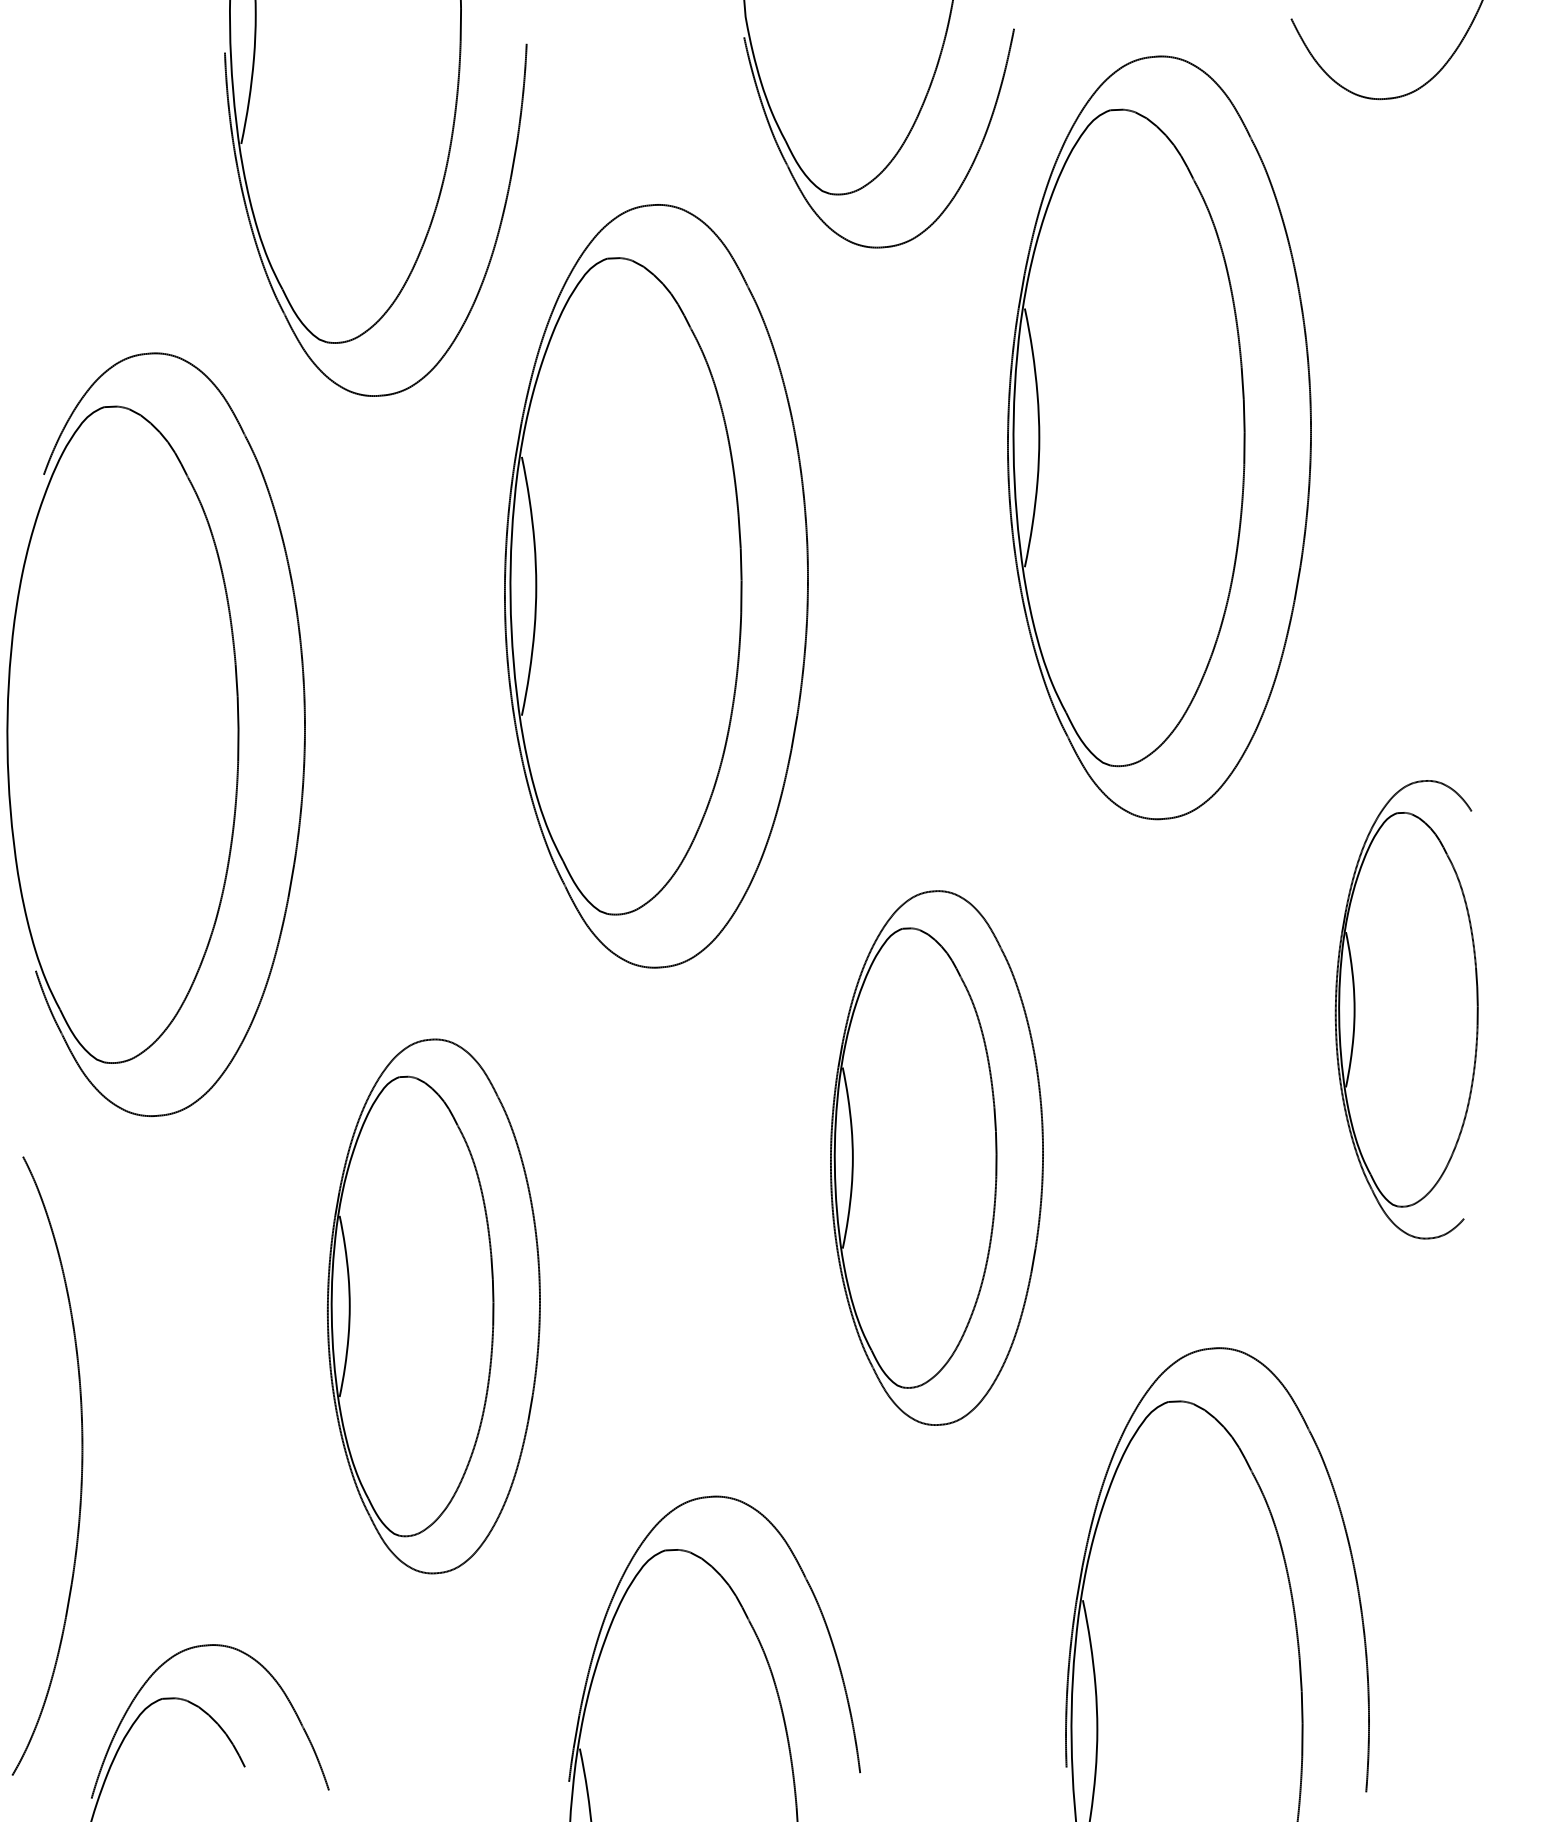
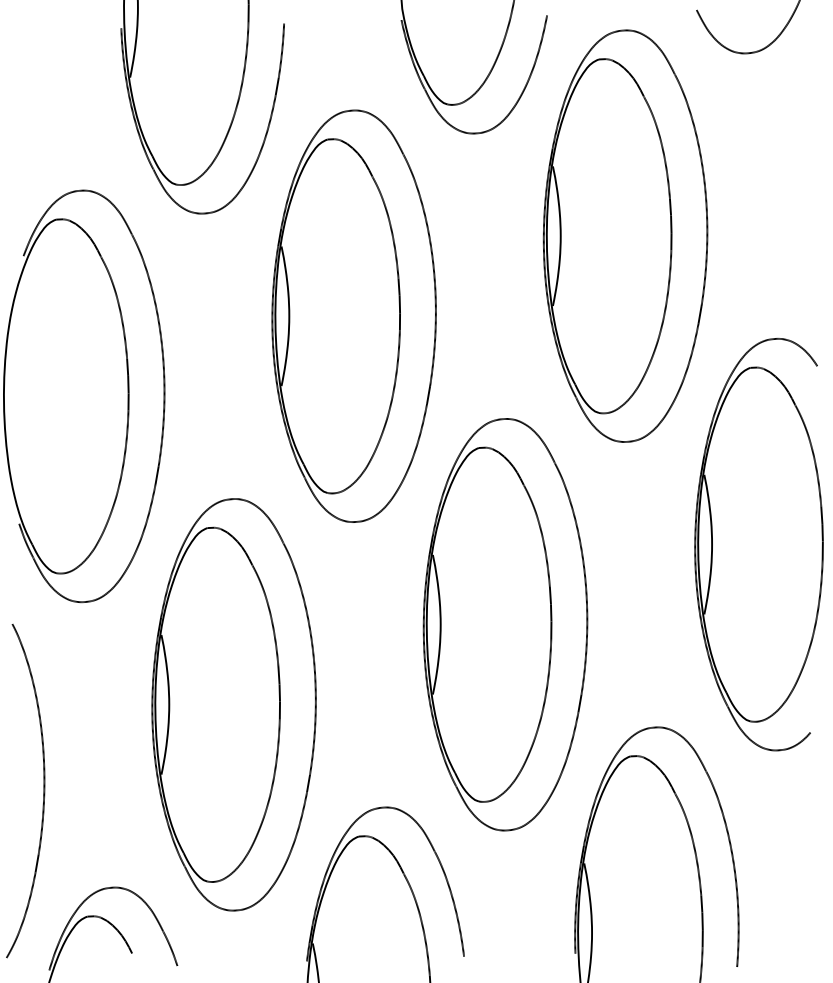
part: (1405, 1009) -> (758, 544), size x1.67
part: (936, 1157) -> (505, 624), size x1.43
part: (432, 1305) -> (233, 704), size x1.43

